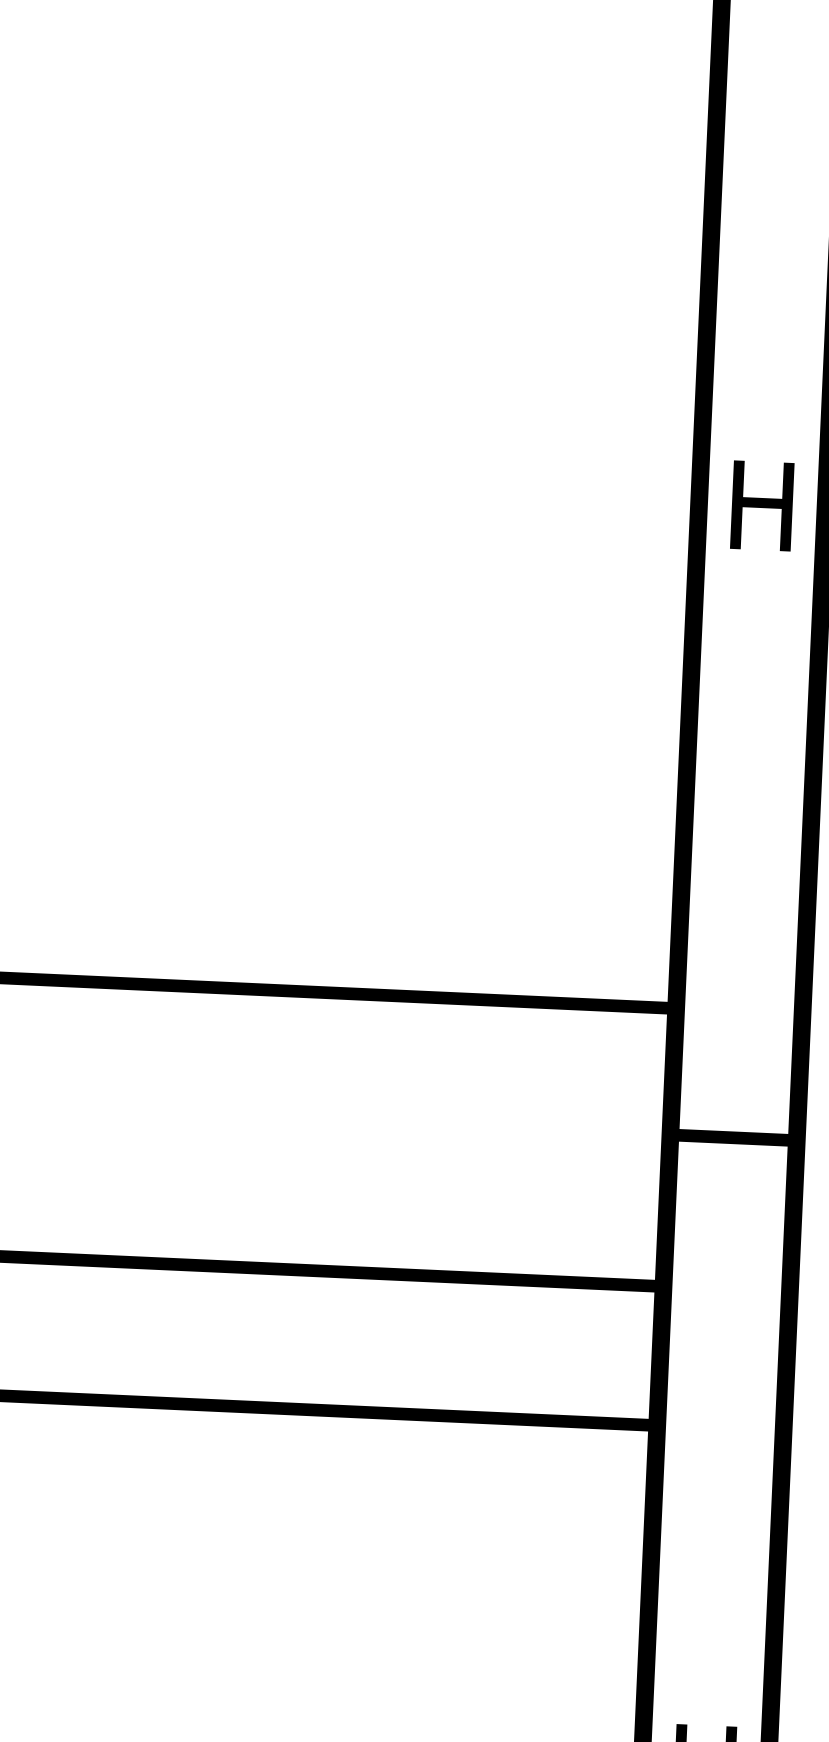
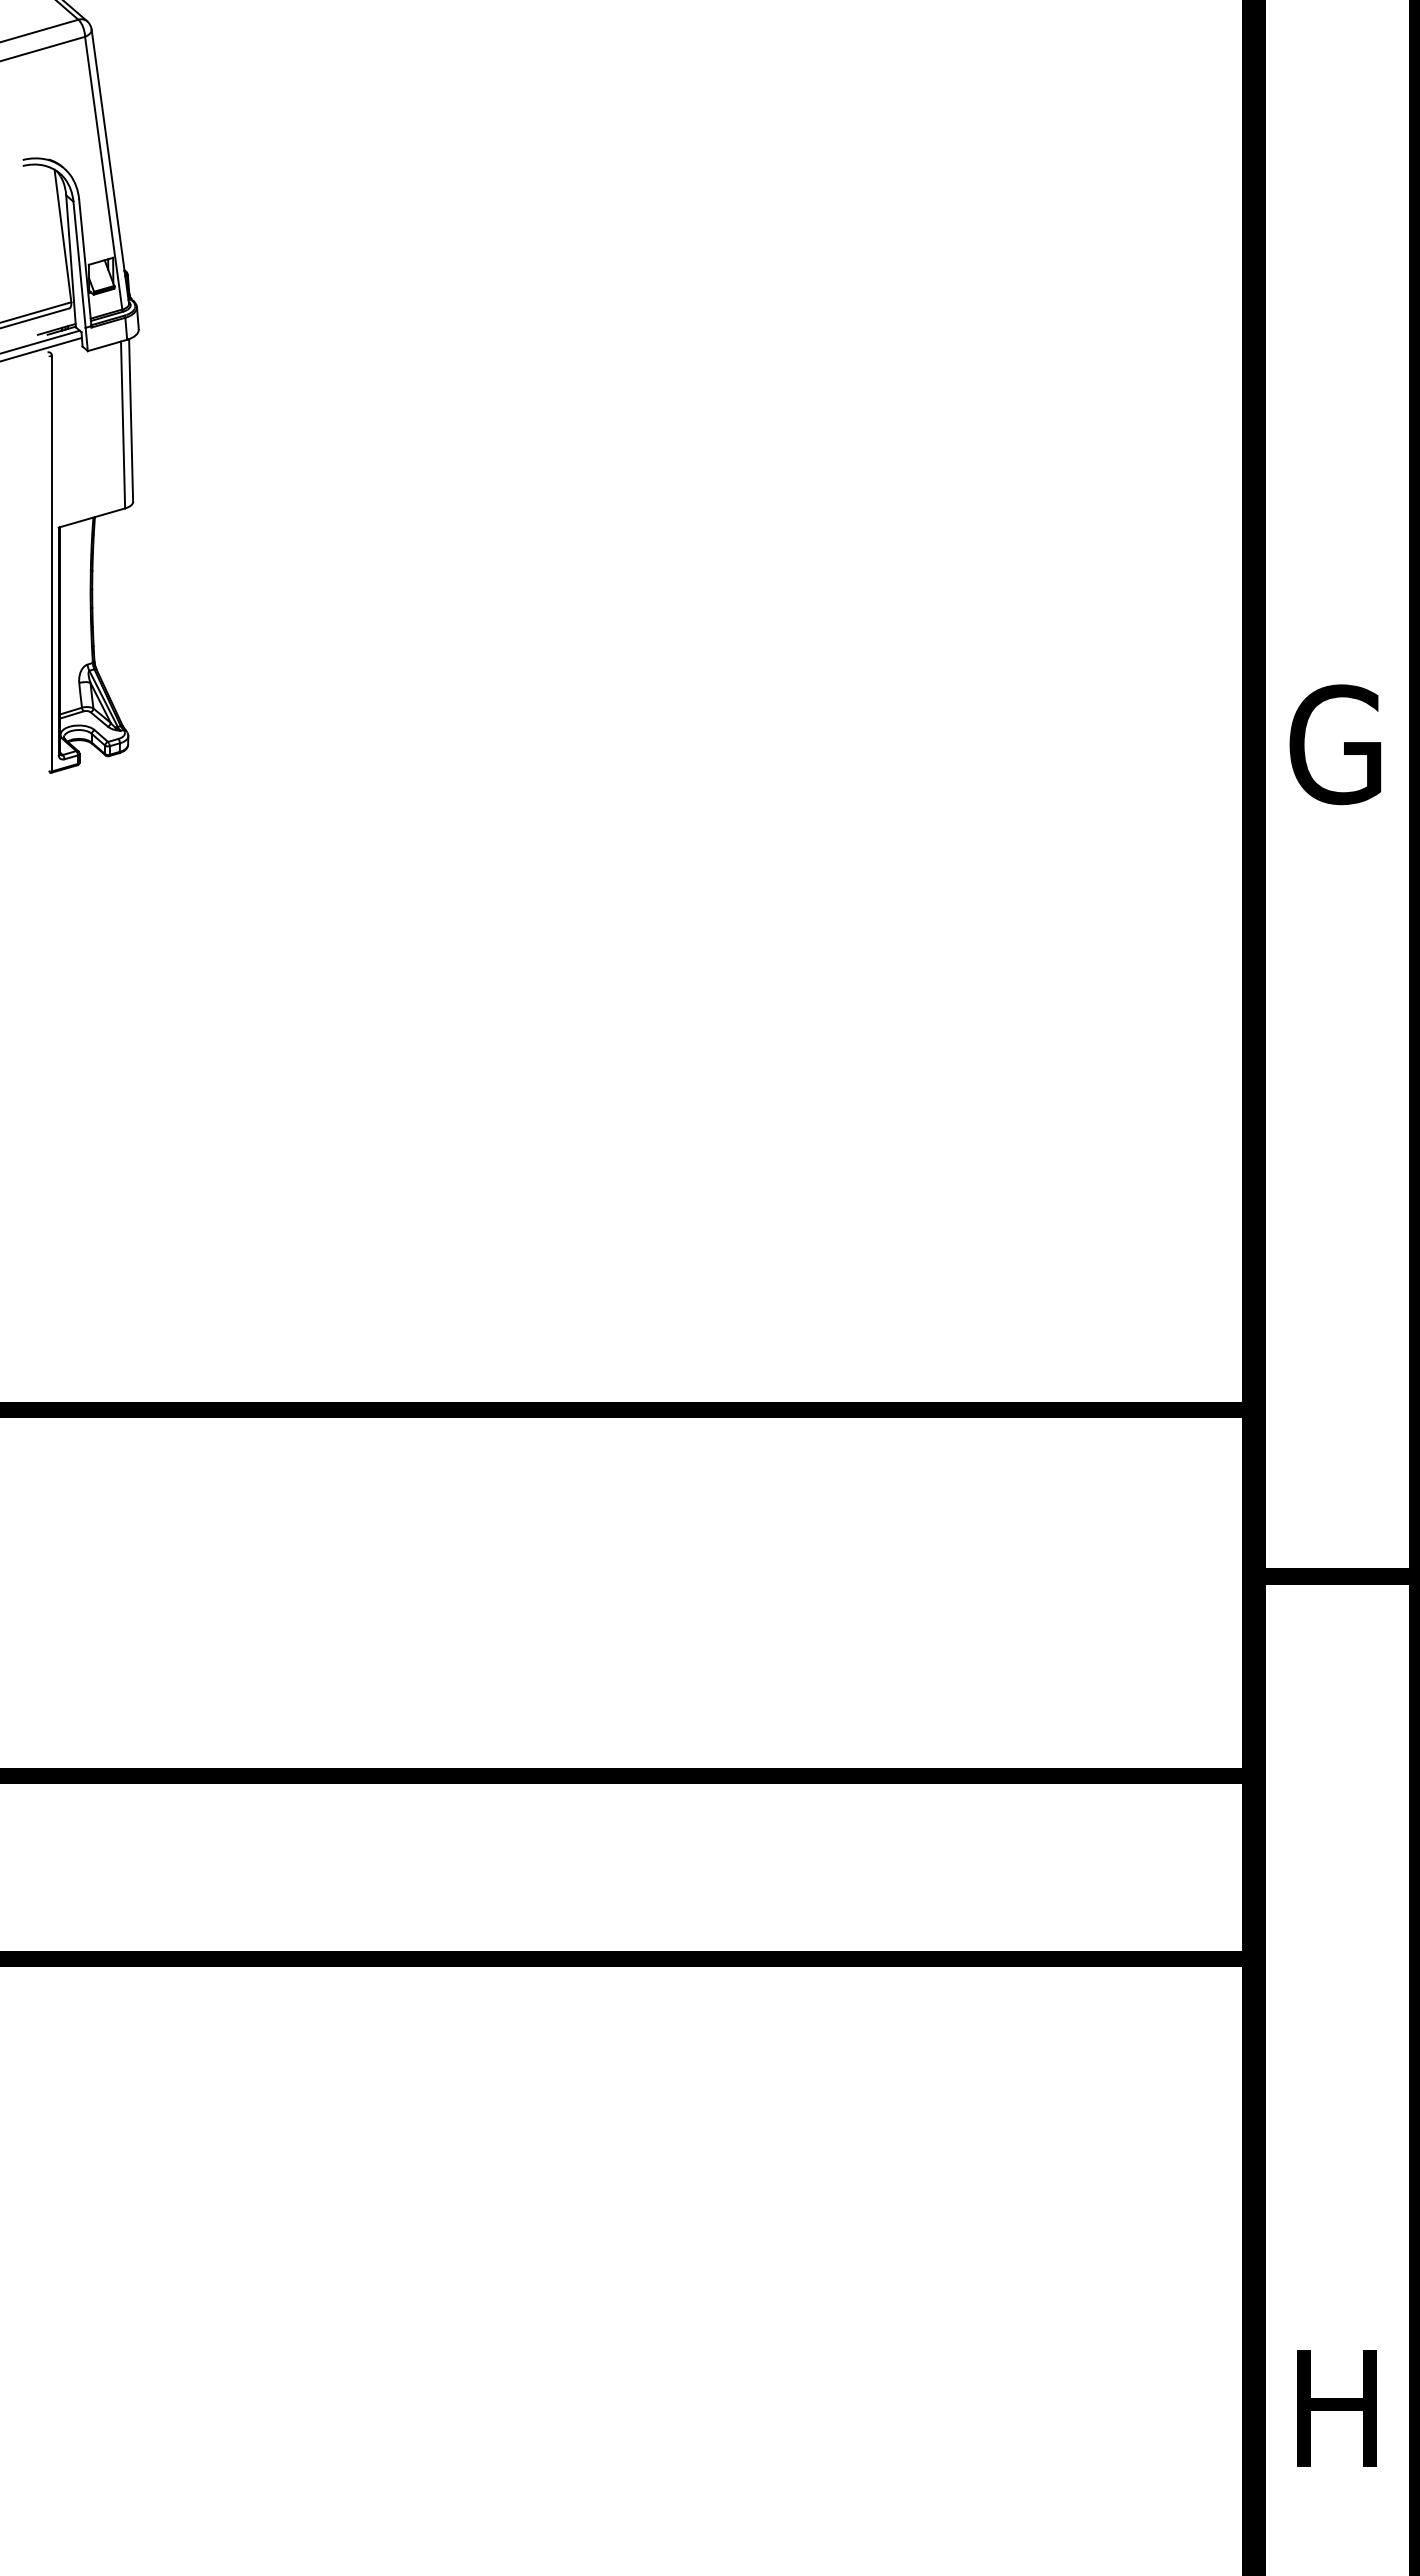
text: (760, 505) -> (1335, 744), H -> G

